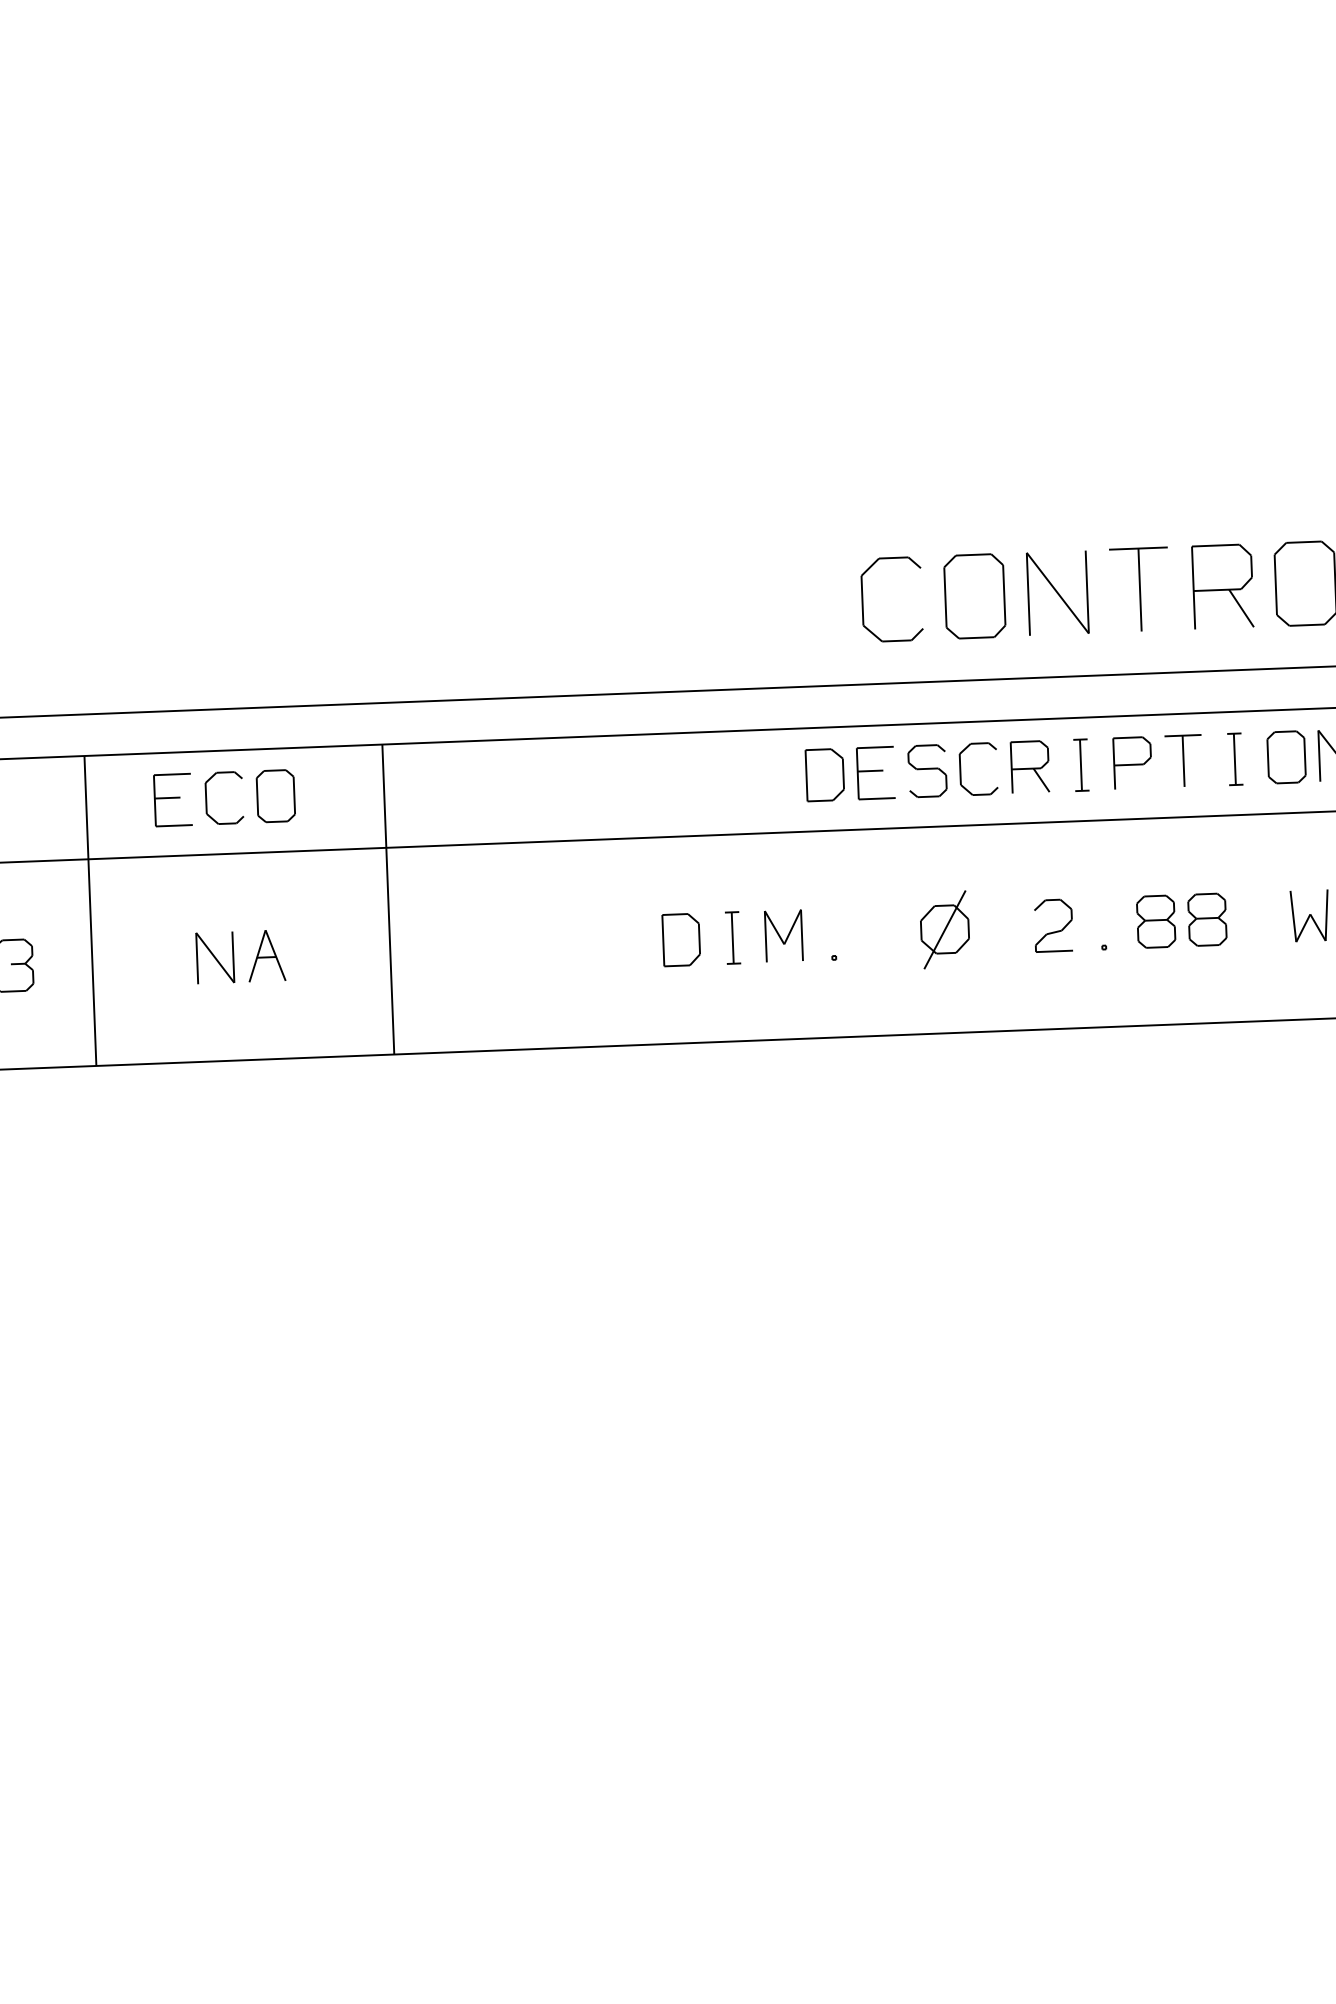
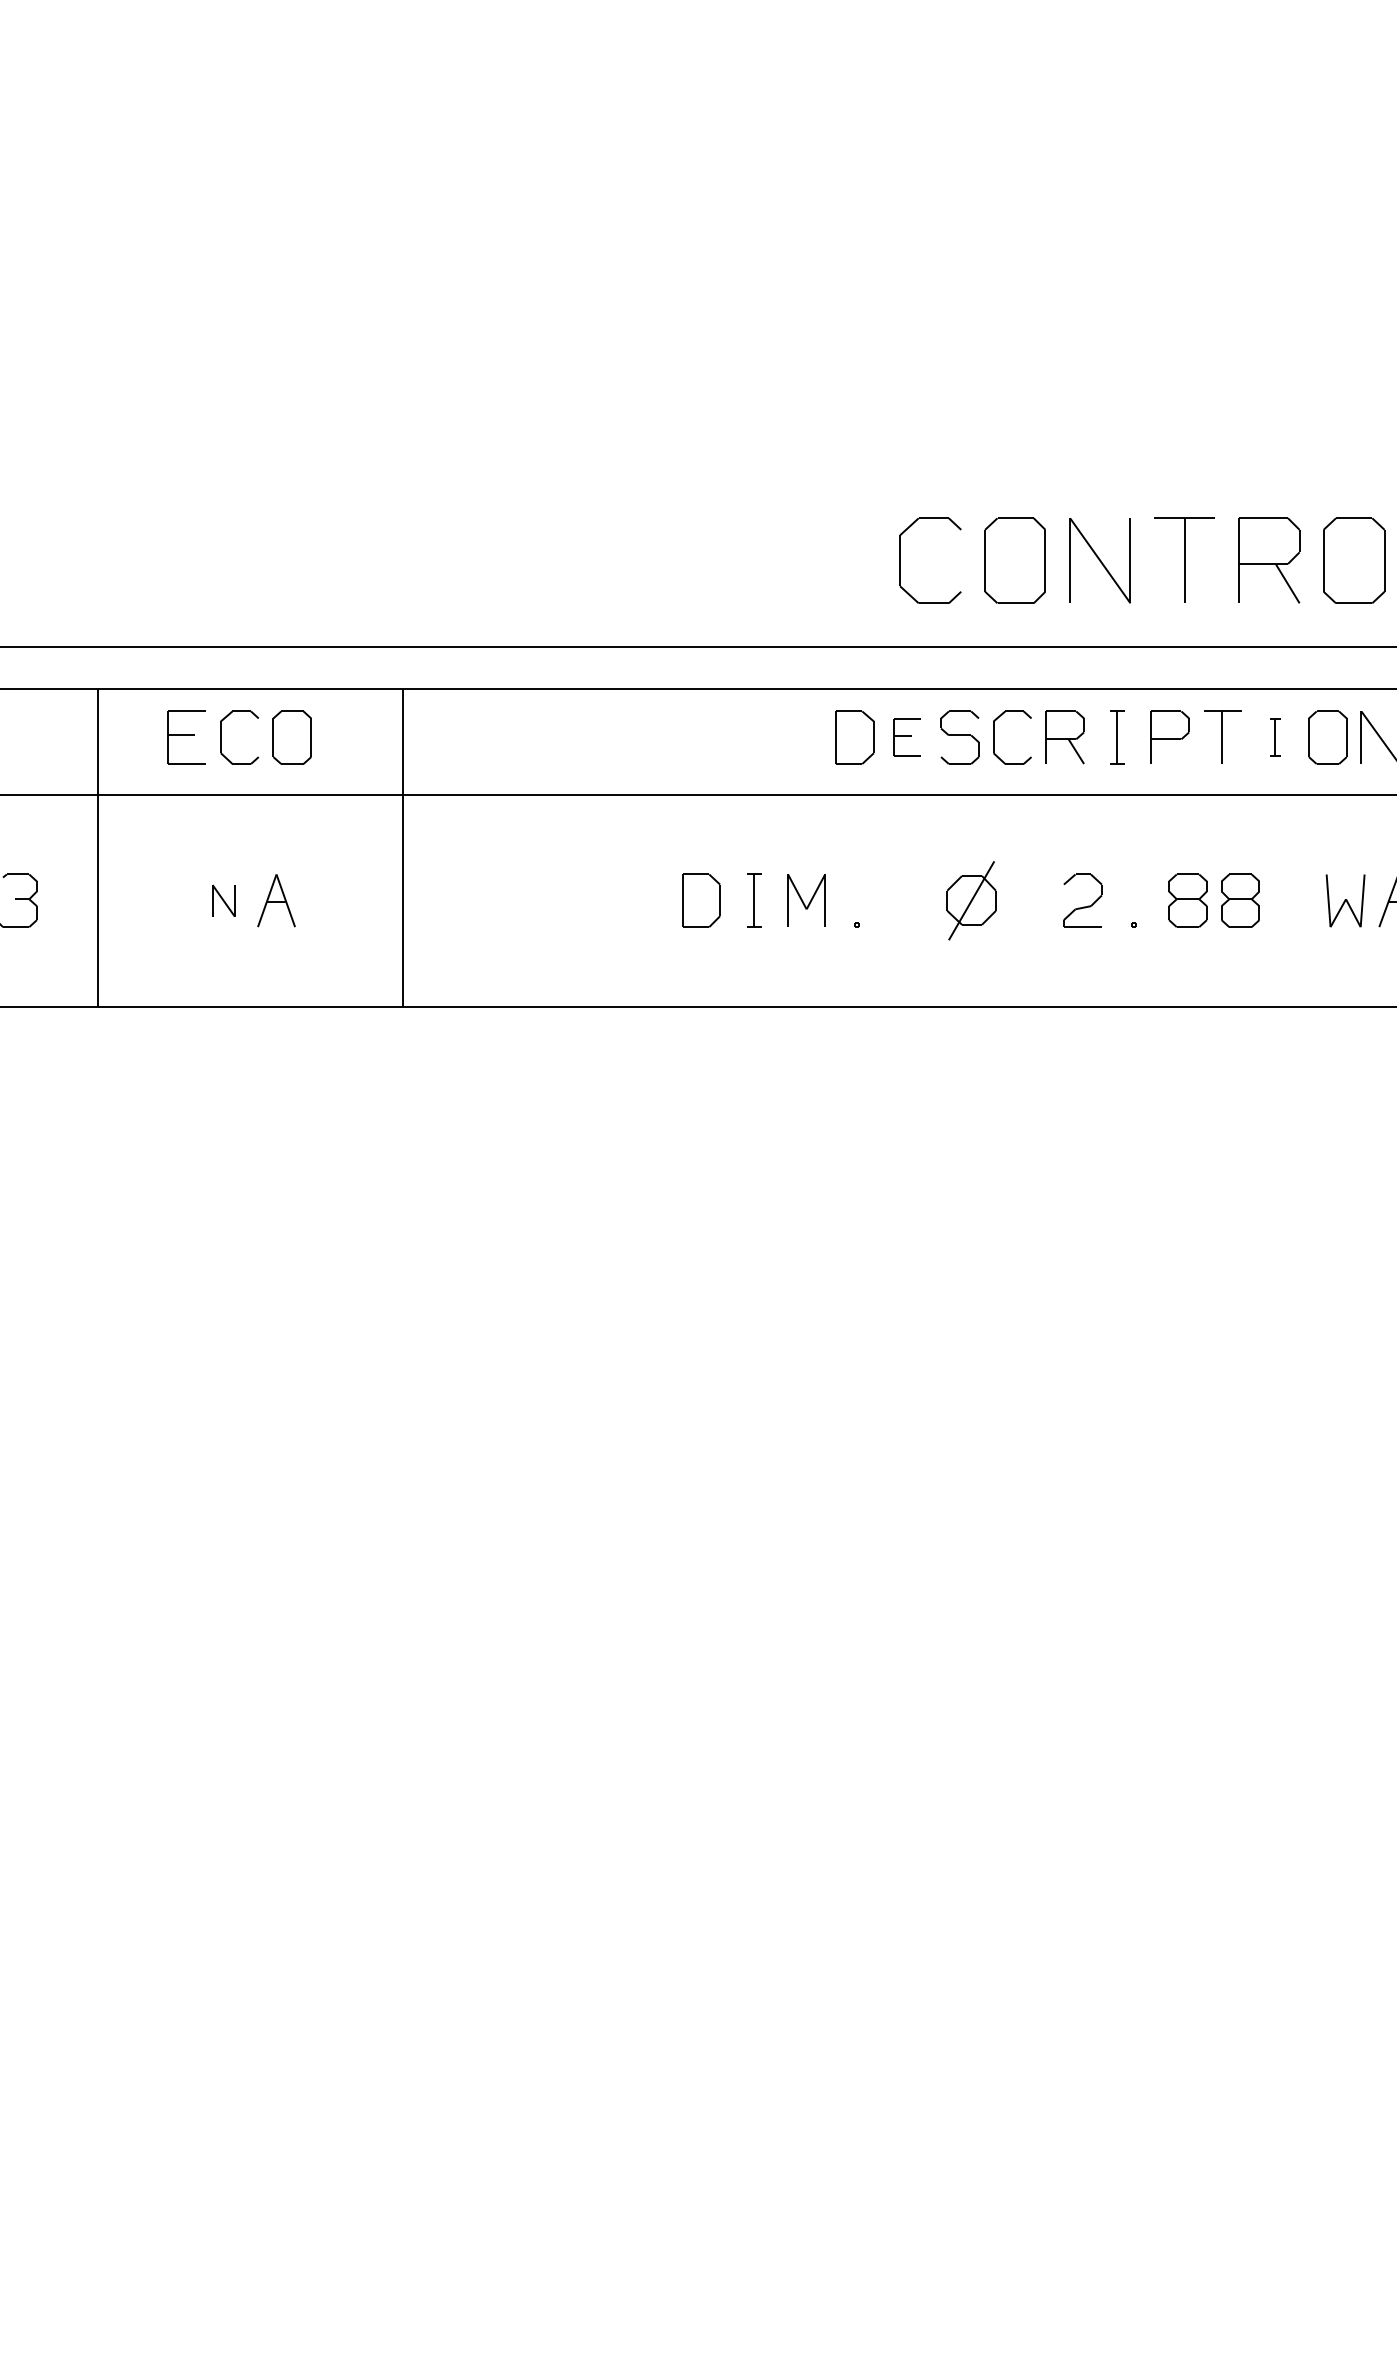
part: (1235, 759) -> (1275, 737), size x0.7
part: (875, 772) -> (906, 737), size x0.7
part: (214, 957) -> (223, 900), size x0.6

